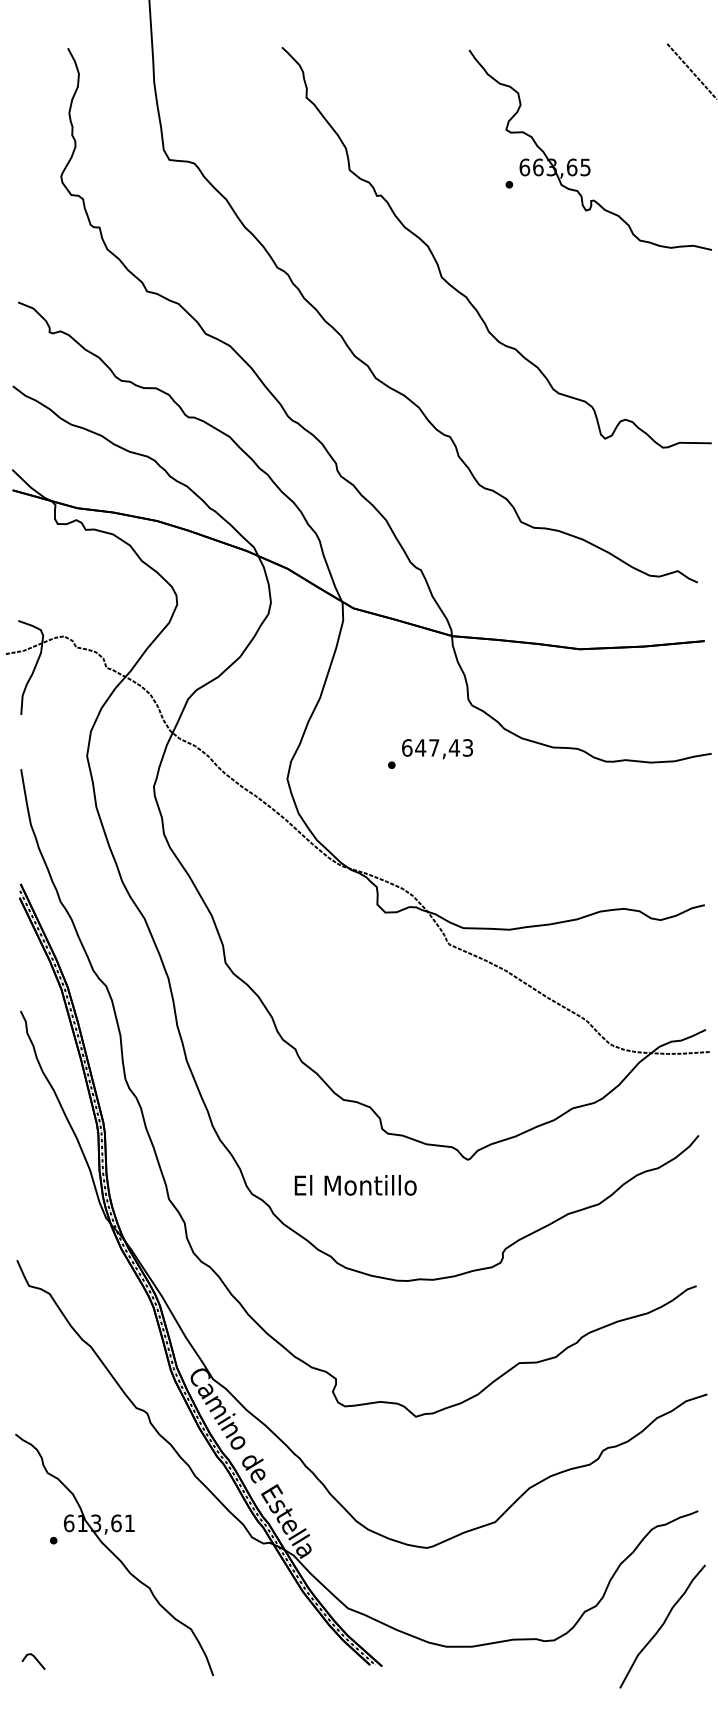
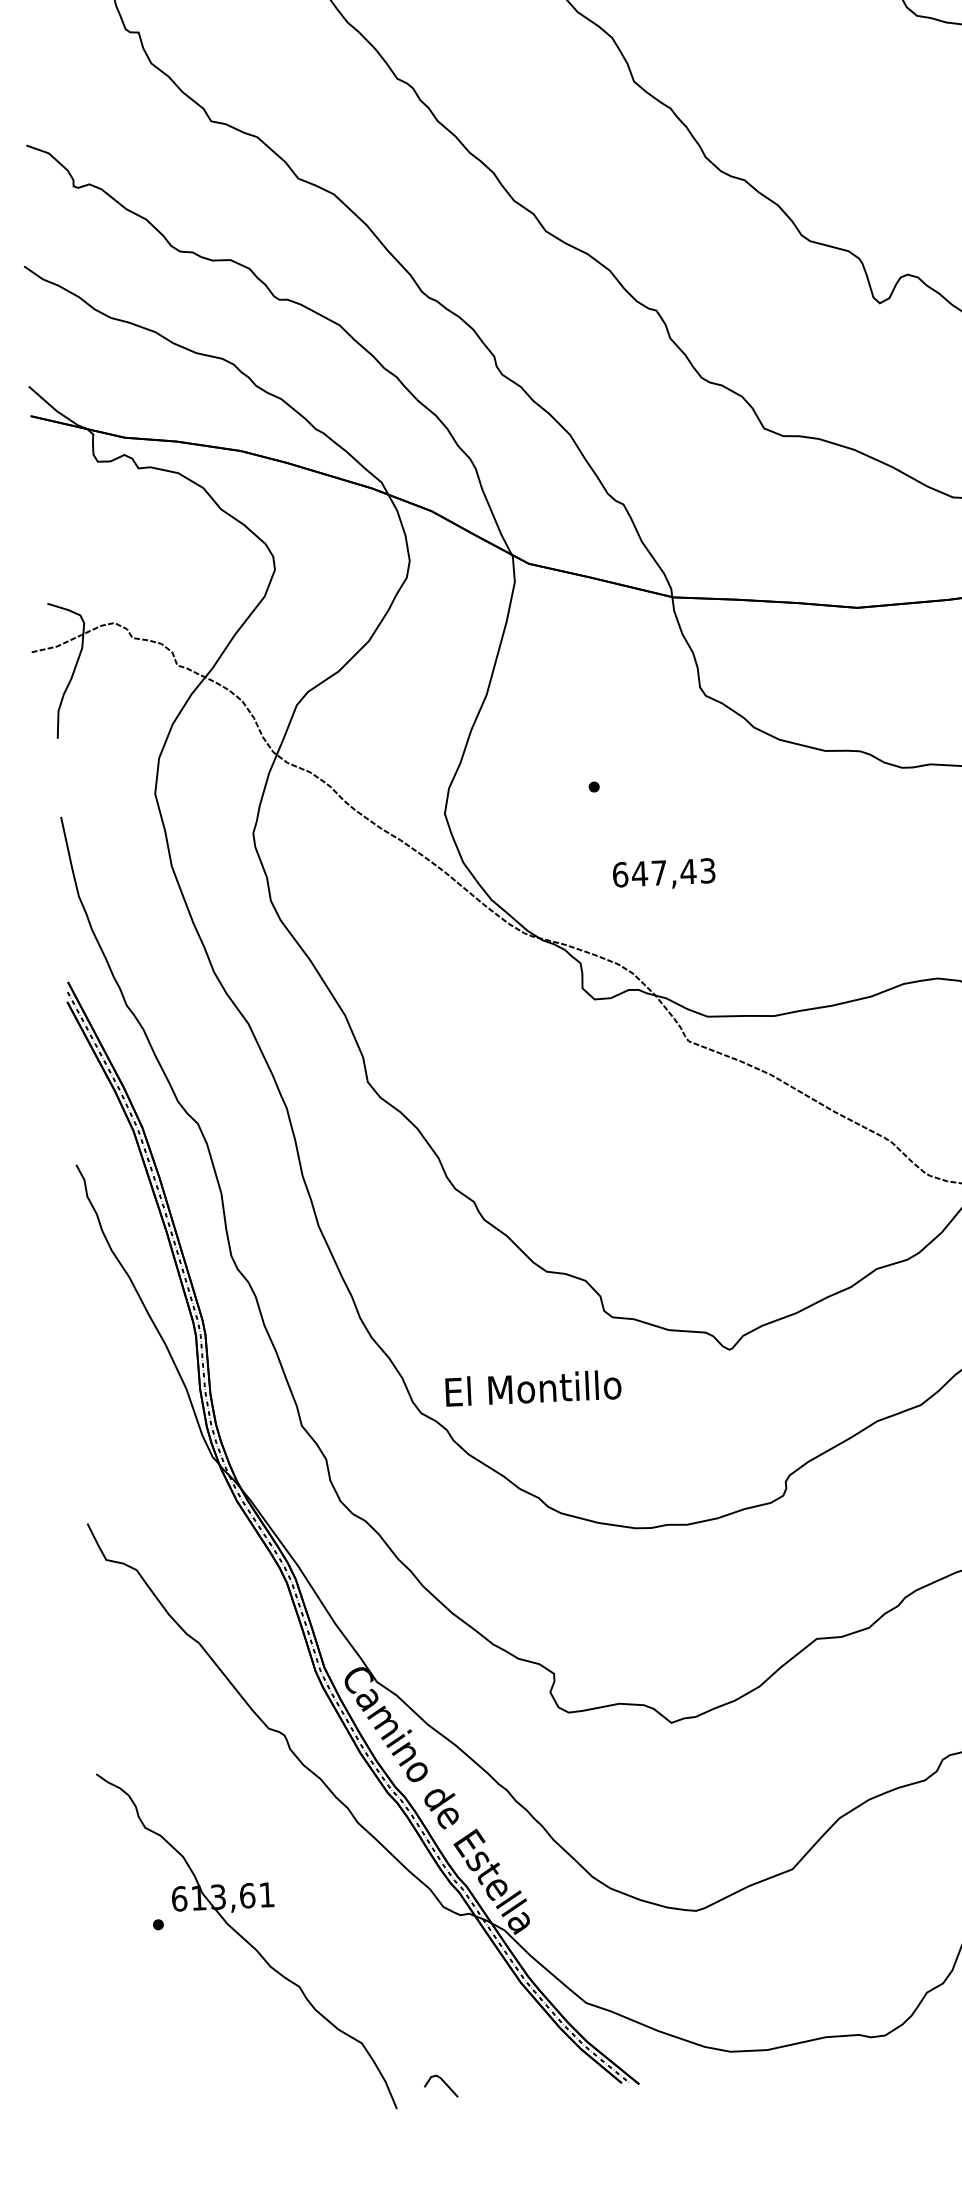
text: (437, 749) -> (664, 875), moved
text: (355, 1185) -> (533, 1388), moved
line: (35, 1659) -> (443, 2083), moved

